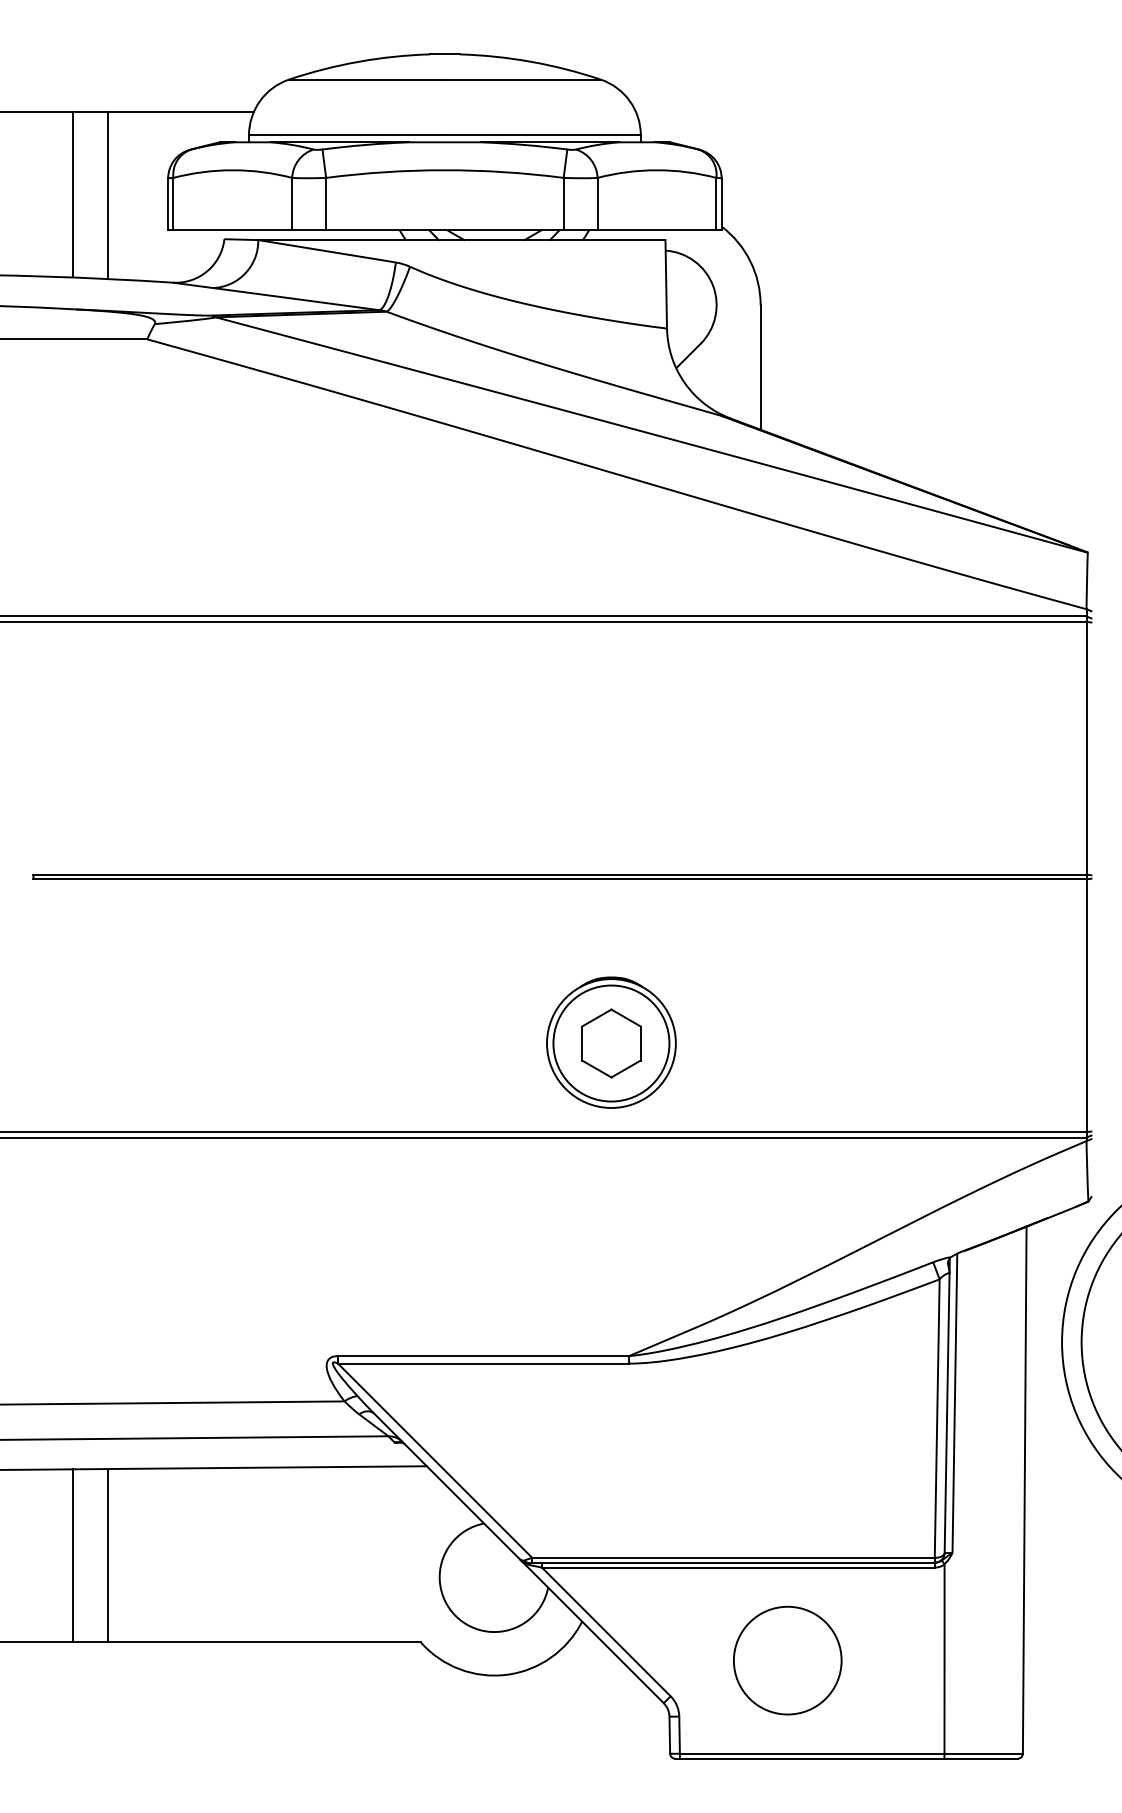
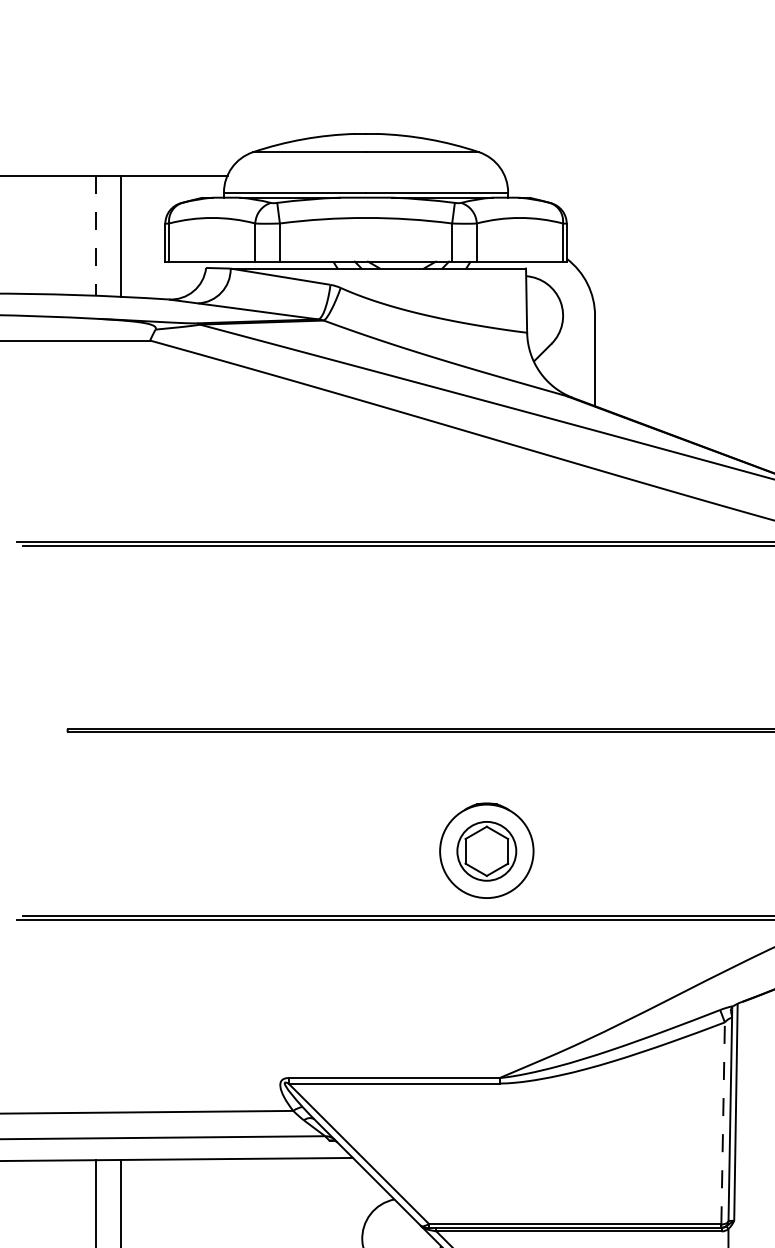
line: (72, 194) -> (95, 235), solid -> dashed
circle: (611, 1043) -> (486, 851), size x0.7
line: (937, 1418) -> (723, 1123), solid -> dashed

